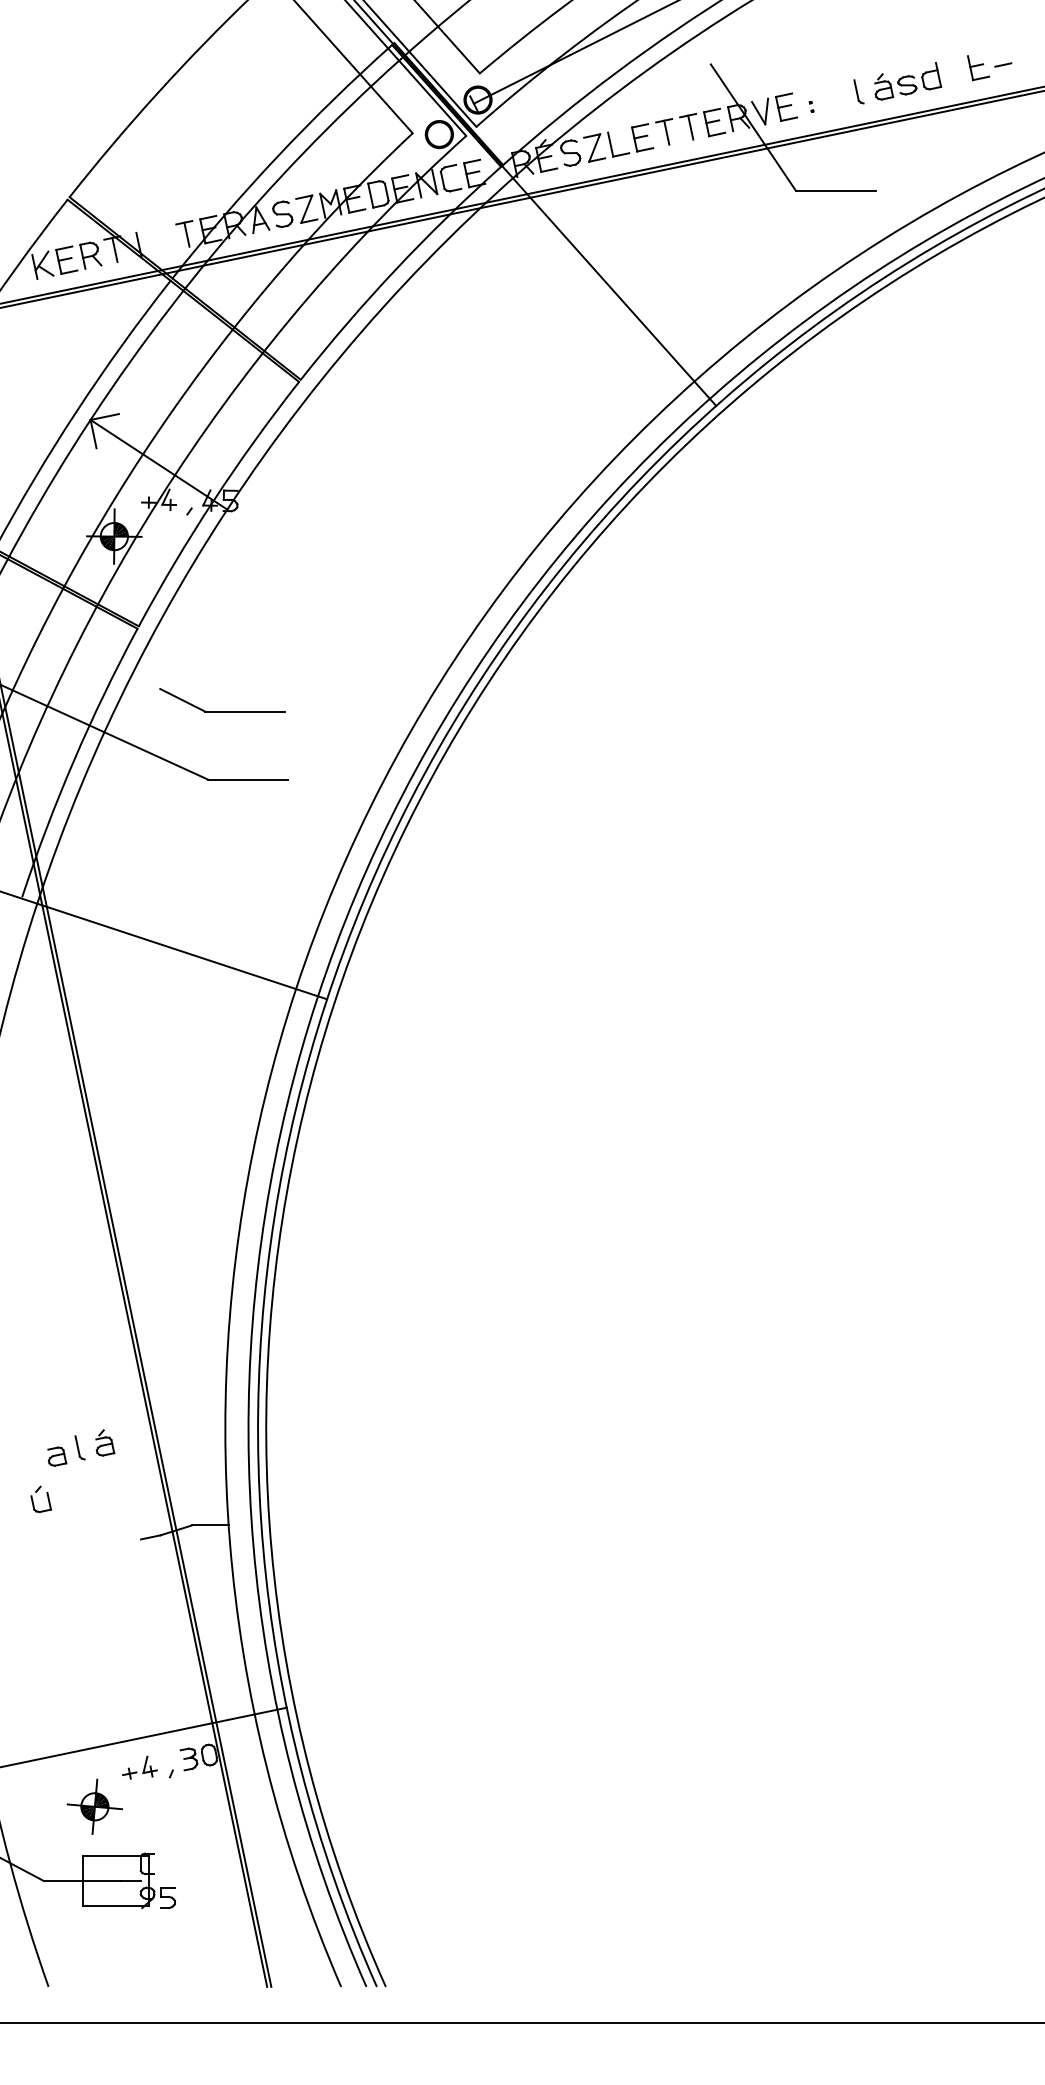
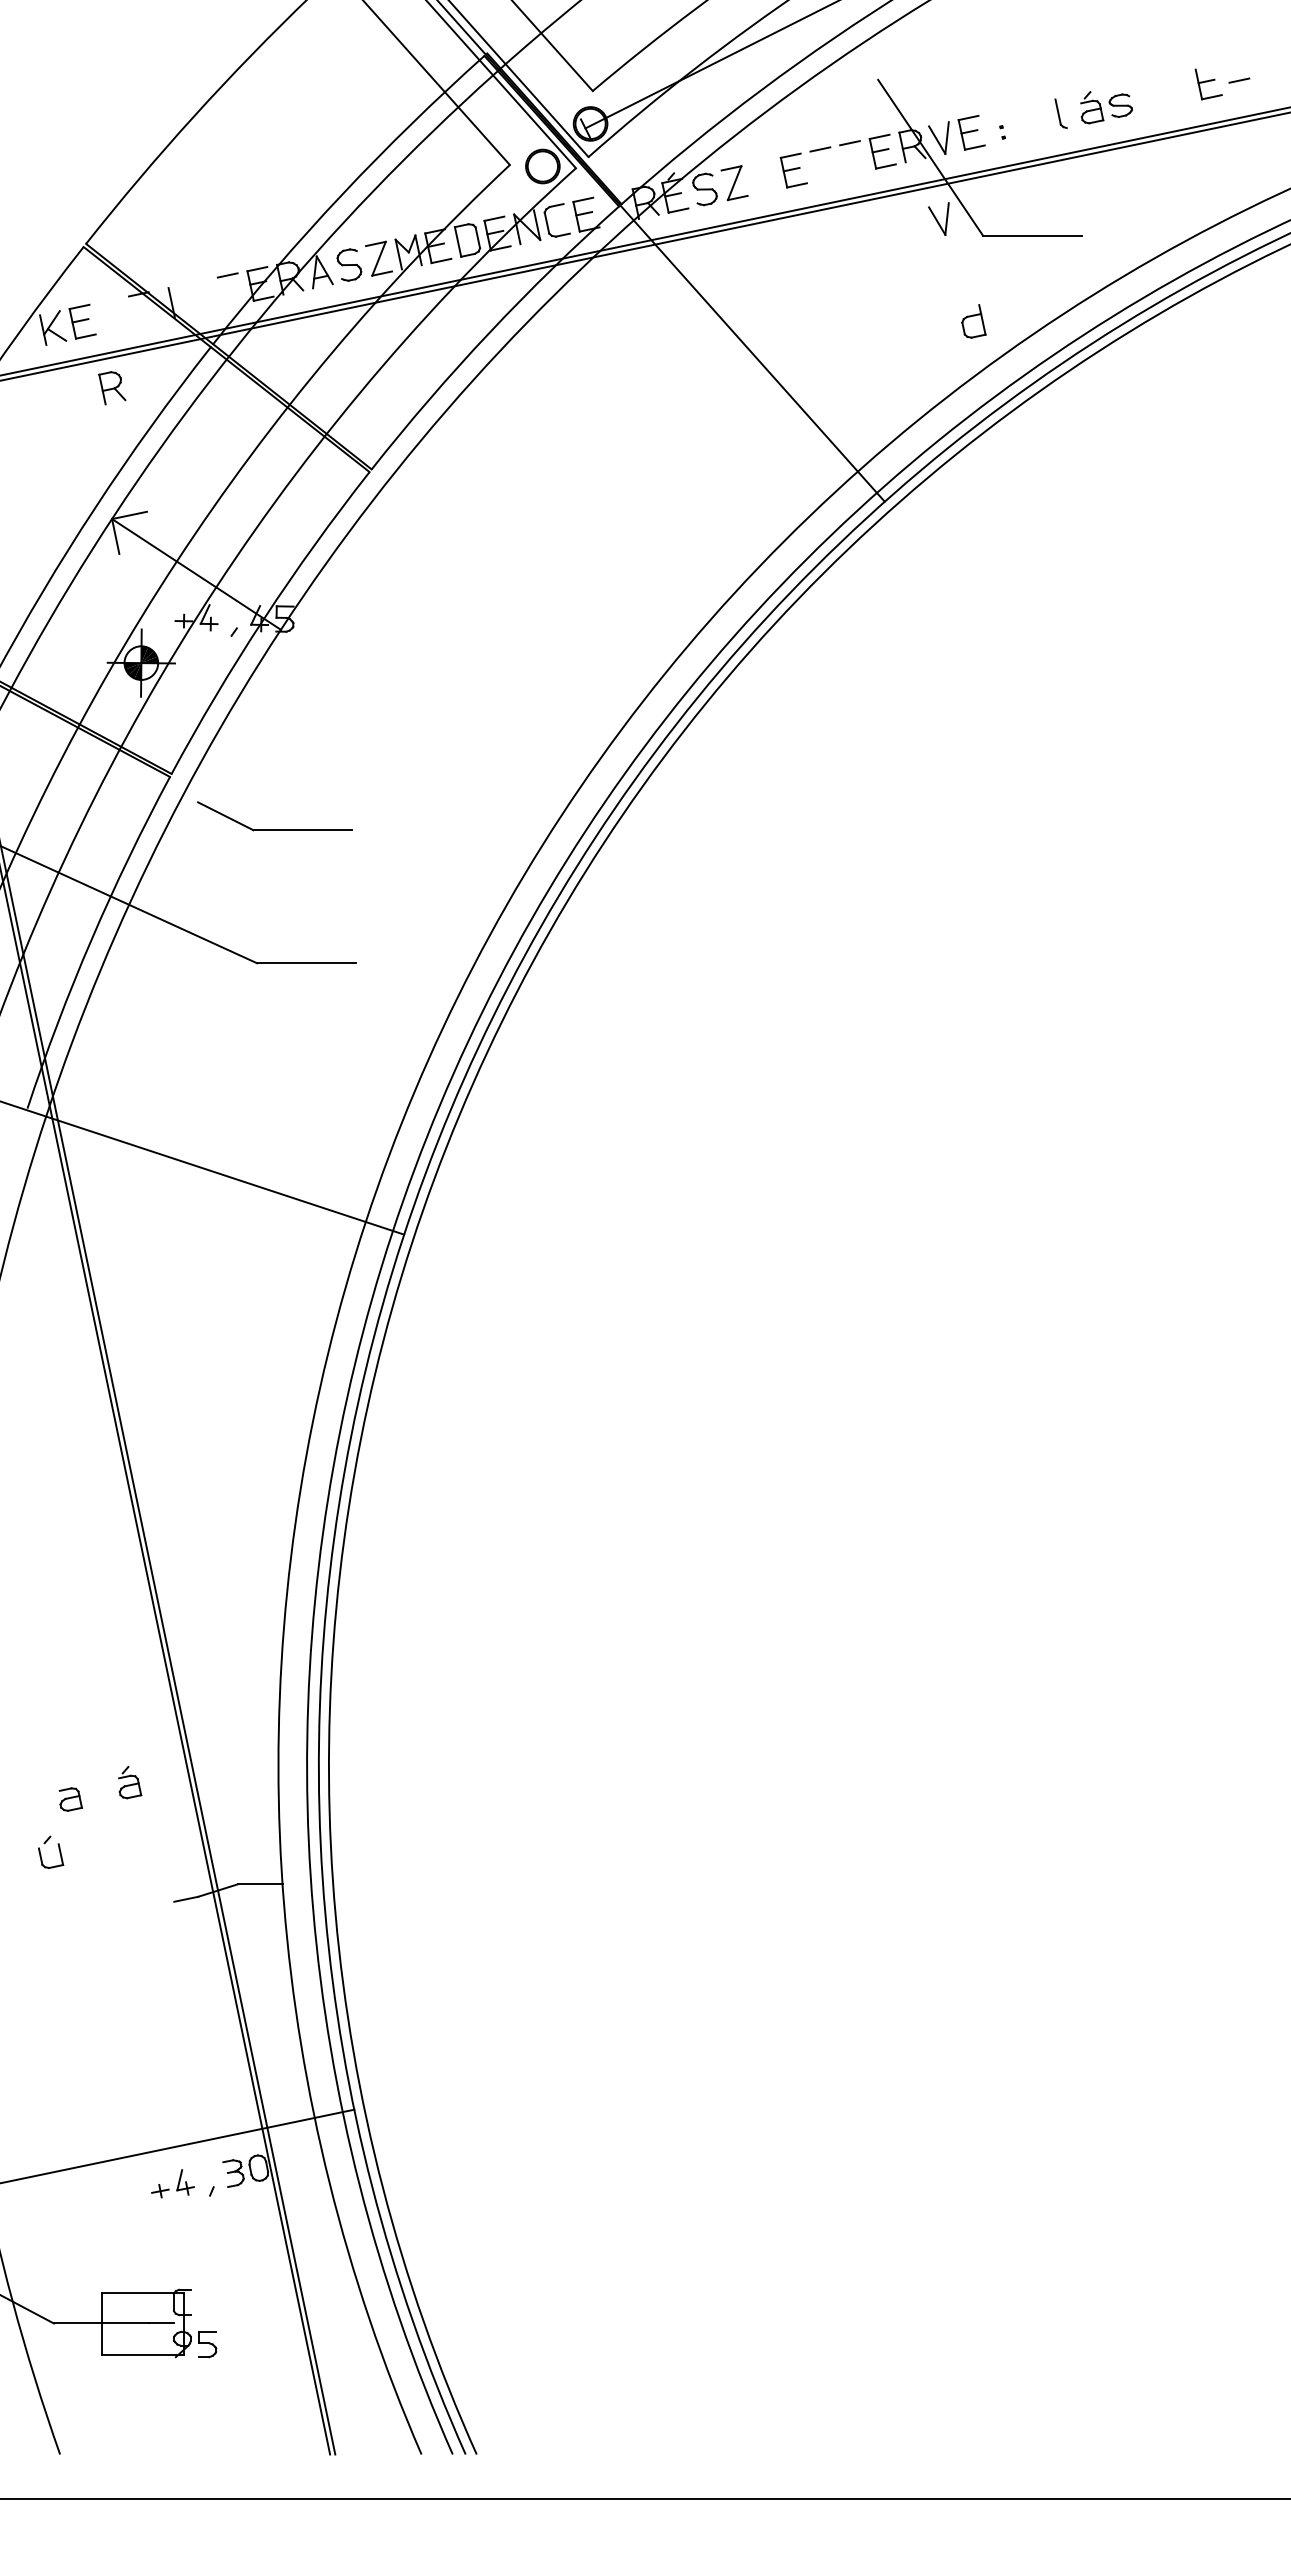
part: (931, 76) -> (973, 321), moved
line: (690, 127) -> (853, 157), removed
line: (666, 132) -> (823, 164), removed
part: (612, 147) -> (756, 182), removed
part: (759, 176) -> (938, 218), added
line: (186, 234) -> (230, 290), removed
line: (114, 249) -> (141, 308), removed
part: (90, 255) -> (112, 388), moved
part: (222, 710) -> (274, 829), moved
part: (79, 1447) -> (98, 1788), removed
part: (94, 1806) -> (116, 2231), removed

